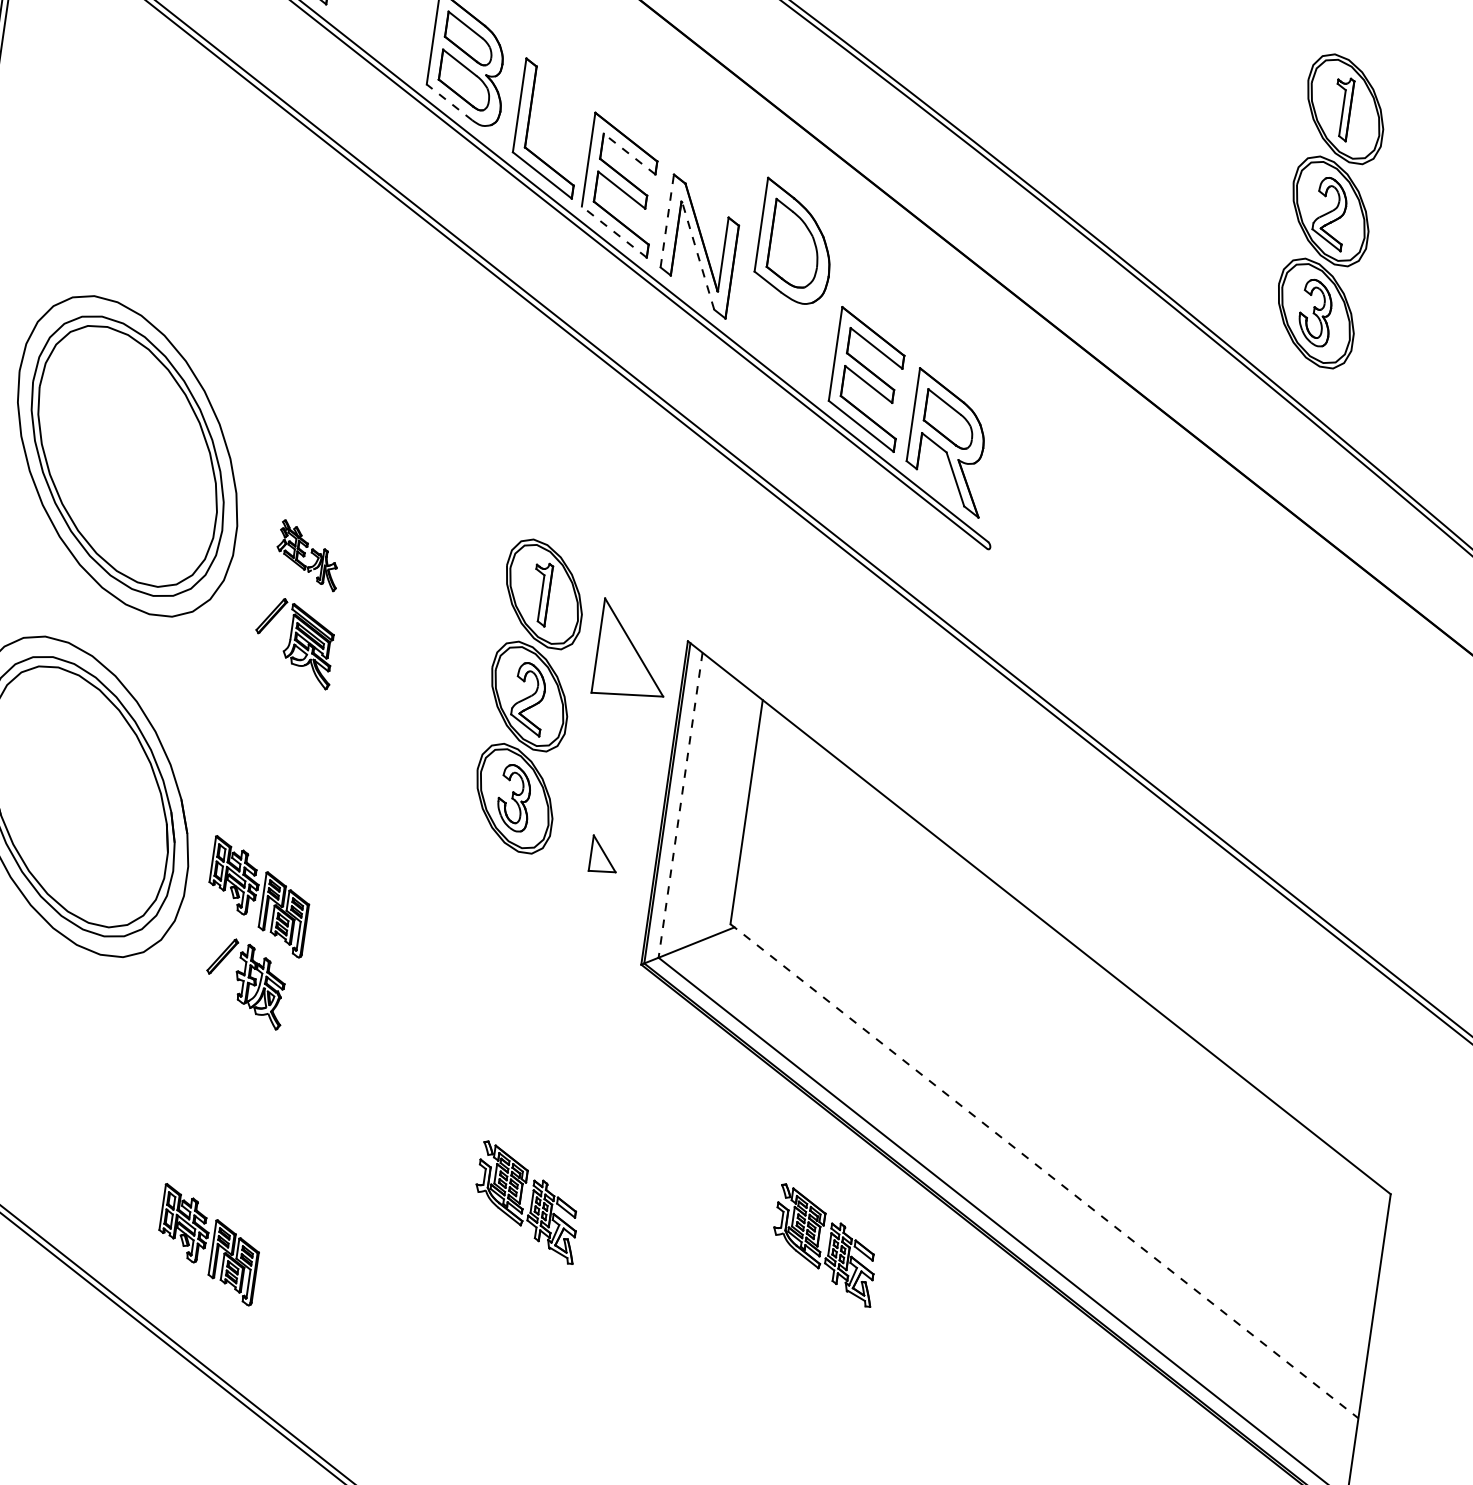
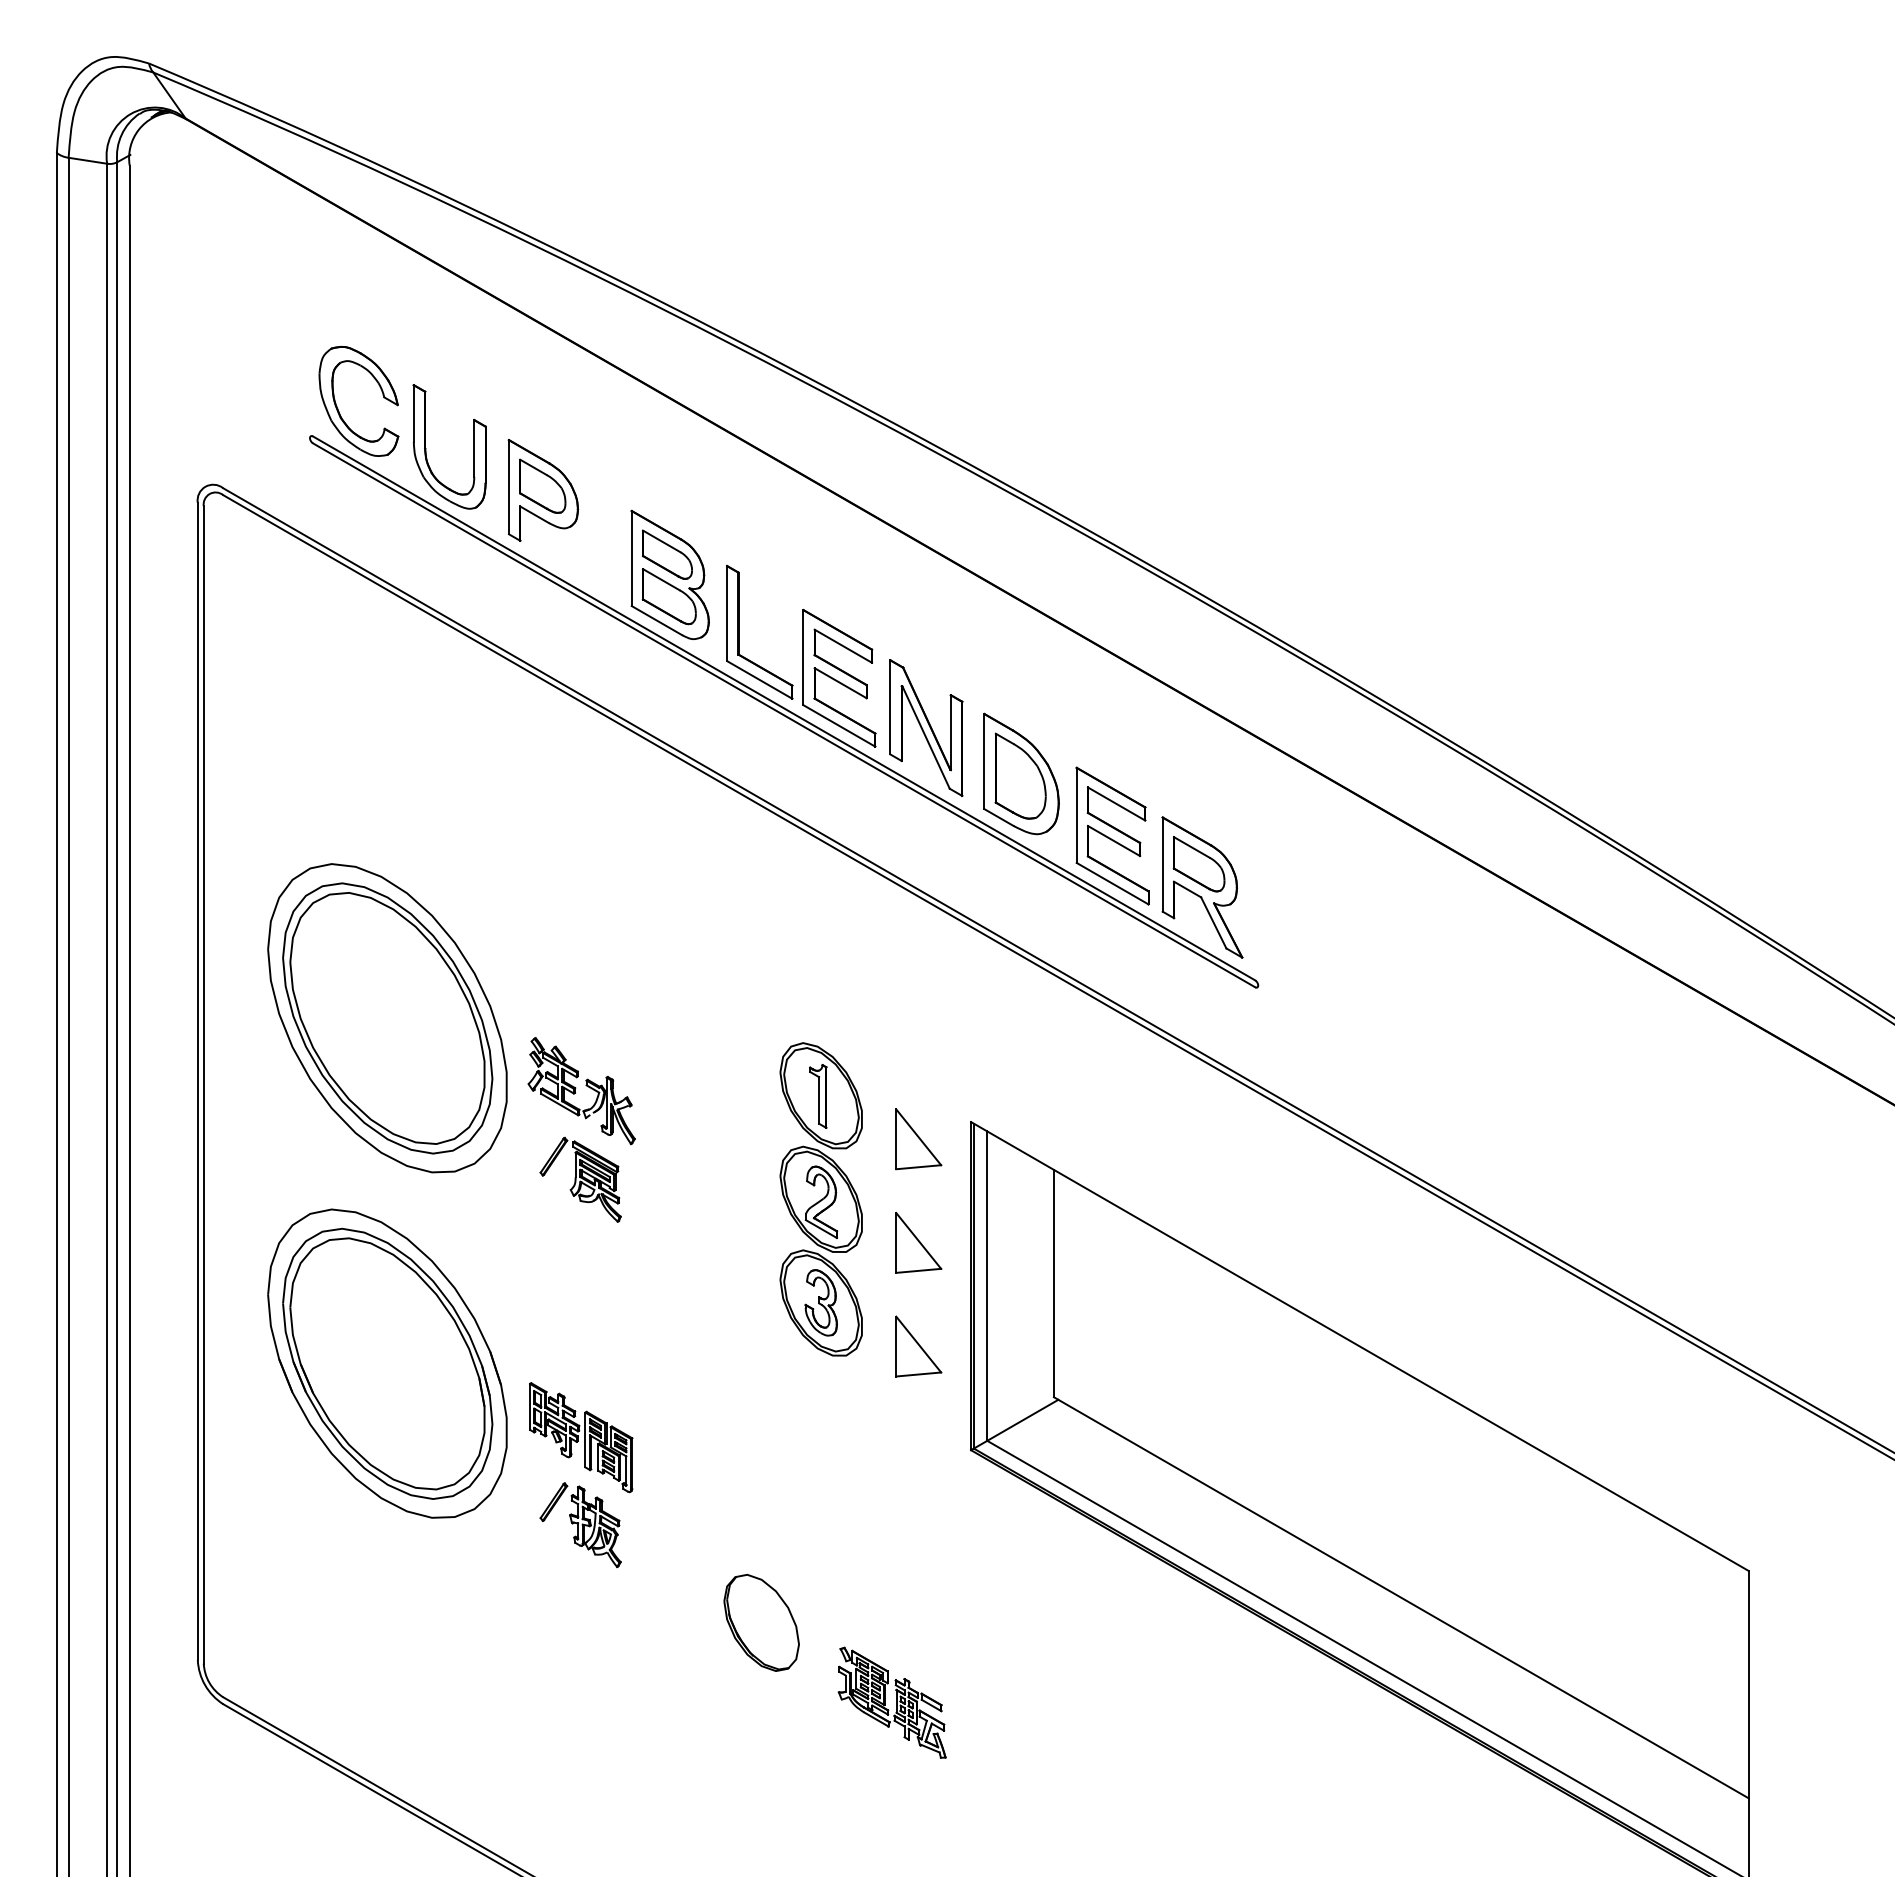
line: (449, 102) -> (656, 620), dashed -> solid
line: (628, 153) -> (842, 645), dashed -> solid
part: (1329, 211) -> (1547, 602), removed
line: (667, 220) -> (890, 706), dashed -> solid
line: (613, 231) -> (838, 725), dashed -> solid
part: (796, 241) -> (1021, 773), moved
line: (697, 255) -> (925, 737), dashed -> solid
part: (308, 555) -> (581, 1091), size x1.67
part: (633, 650) -> (918, 1139), size x0.62
part: (618, 752) -> (918, 1242), added
line: (680, 805) -> (987, 1286), dashed -> solid
part: (604, 854) -> (918, 1346), size x1.67
part: (410, 1104) -> (761, 1622), added
line: (1044, 1171) -> (1401, 1598), dashed -> solid
part: (209, 1244) -> (581, 1790), removed
part: (824, 1244) -> (1193, 1702), removed

